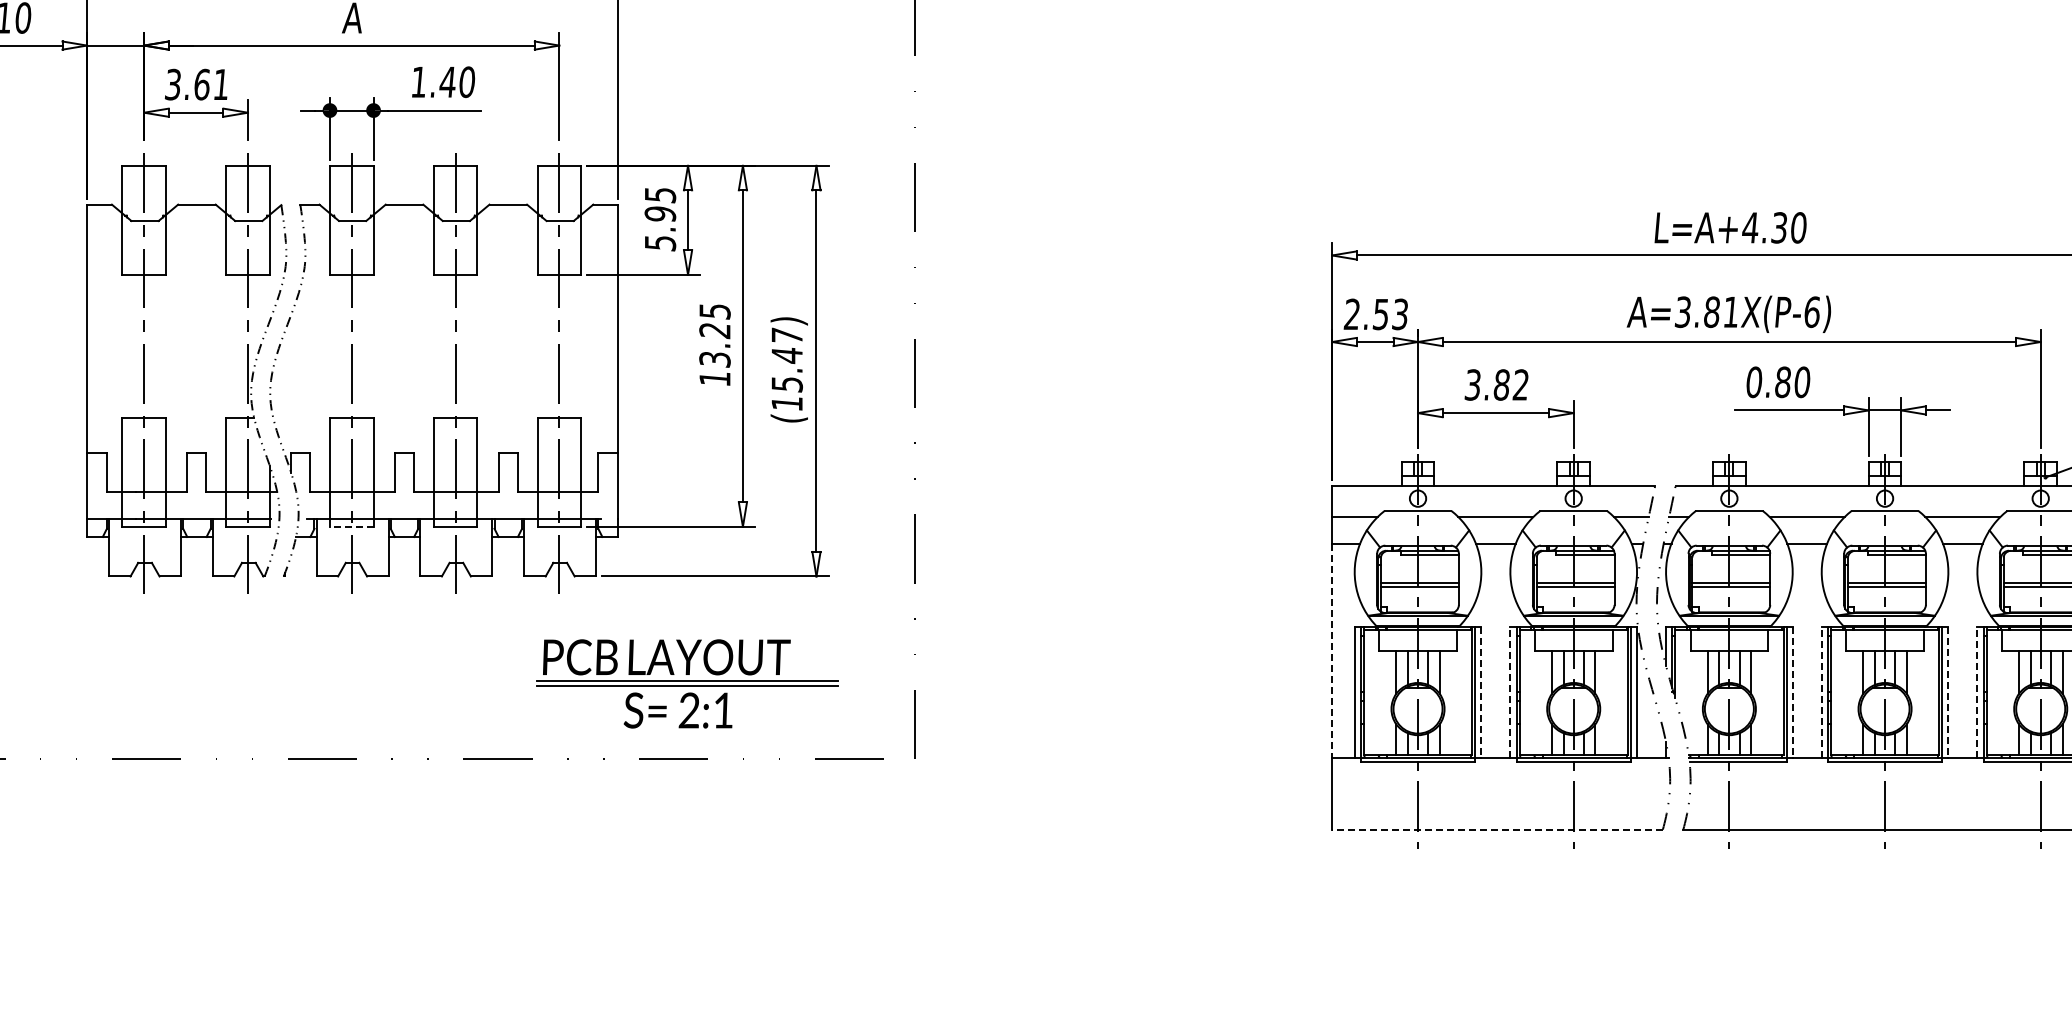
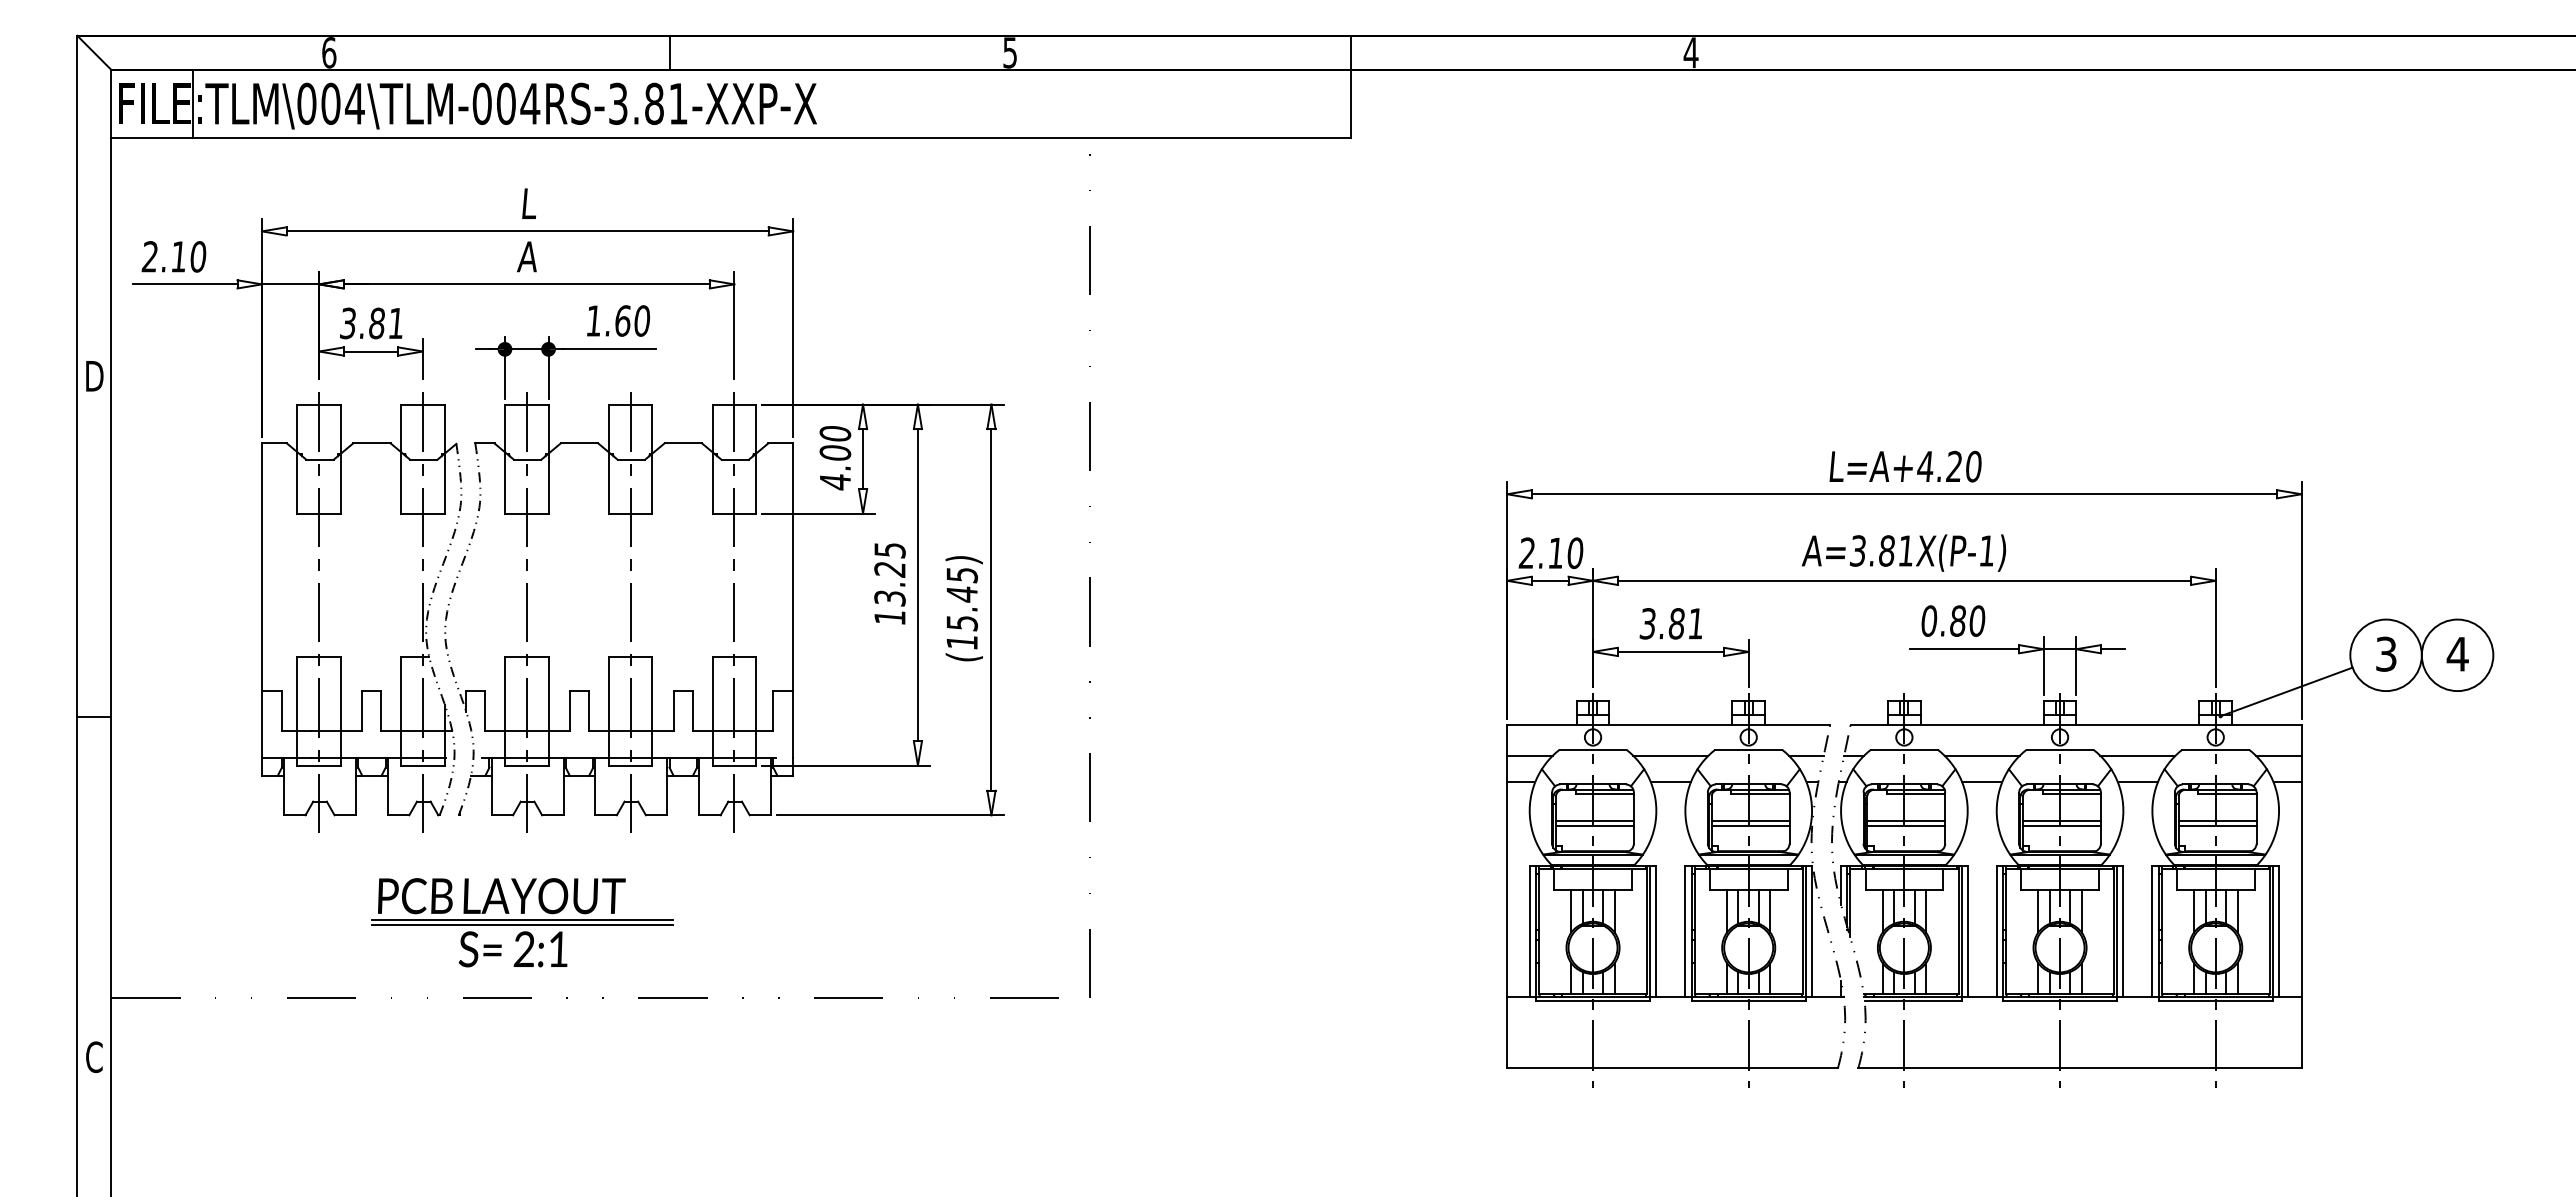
text: (447, 81) -> (622, 320), 1.40 -> 1.60
text: (201, 84) -> (376, 323), 3.61 -> 3.81
text: (660, 219) -> (835, 458), 5.95 -> 4.00
text: (1778, 227) -> (1953, 466), L=A+4.30 -> L=A+4.20
text: (1811, 311) -> (1986, 550), A=3.81X(P-6) -> A=3.81X(P-1)
text: (1390, 314) -> (1565, 553), 2.53 -> 2.10
text: (786, 335) -> (961, 574), (15.47) -> (15.45)
text: (1520, 384) -> (1695, 623), 3.82 -> 3.81
line: (351, 526) -> (526, 765), dashed -> solid
line: (1332, 651) -> (1507, 890), dashed -> solid
part: (687, 683) -> (522, 922), moved
line: (1510, 692) -> (1685, 931), dashed -> solid
line: (1821, 692) -> (1996, 931), dashed -> solid
line: (1977, 692) -> (2152, 931), dashed -> solid
line: (1481, 693) -> (1656, 932), dashed -> solid
line: (1792, 693) -> (1967, 932), dashed -> solid
line: (1948, 693) -> (2123, 932), dashed -> solid
line: (1497, 829) -> (1672, 1068), dashed -> solid

